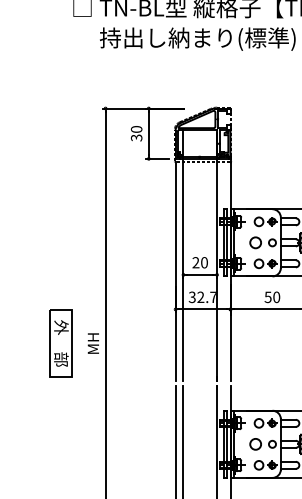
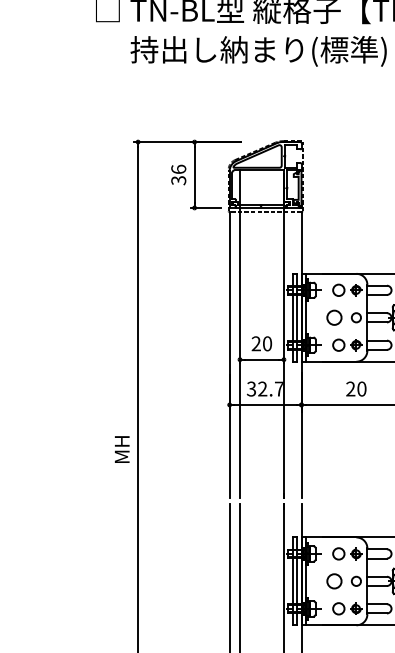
text: (136, 128) -> (178, 168), 30 -> 36
text: (267, 297) -> (349, 389), 50 -> 20
part: (60, 343) -> (79, 449), removed

